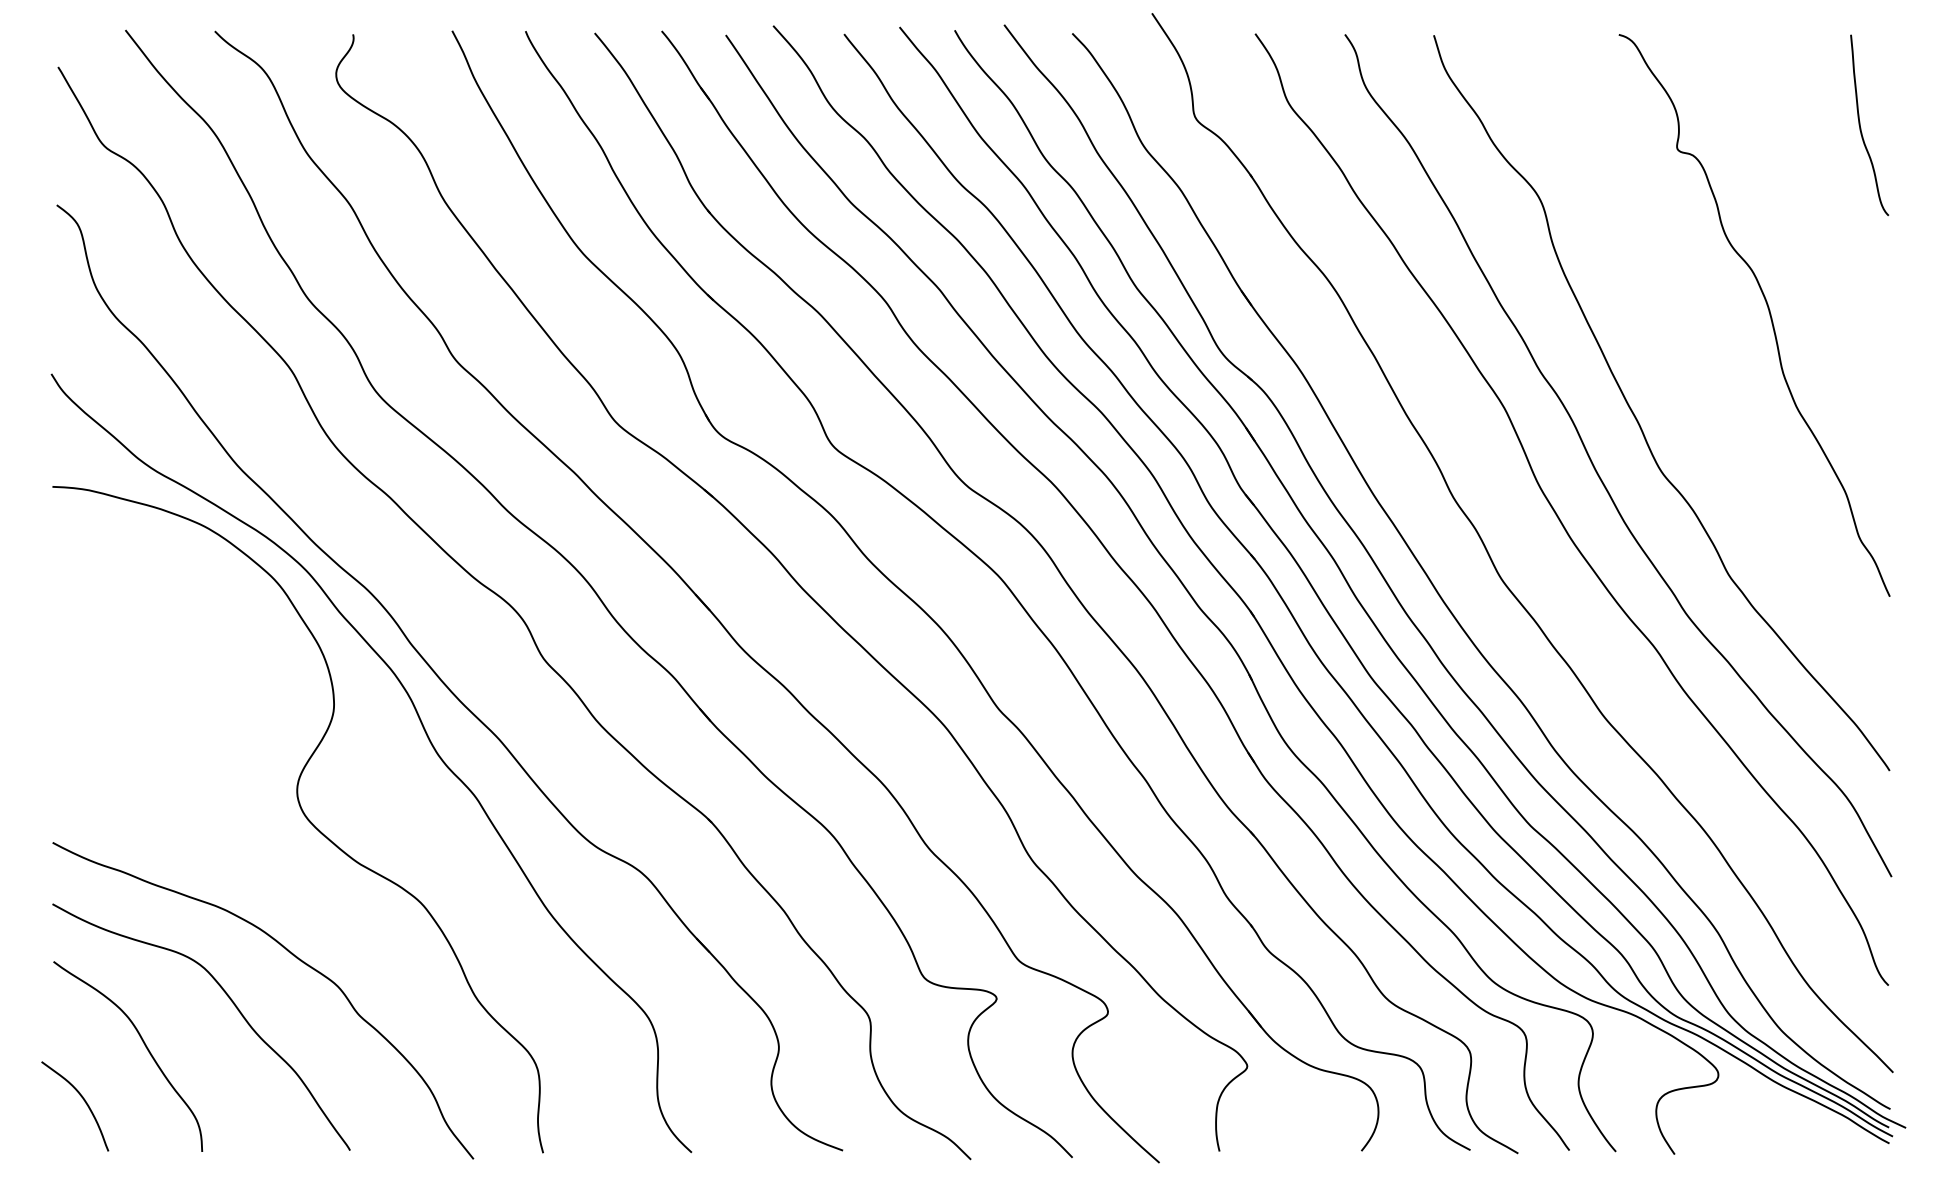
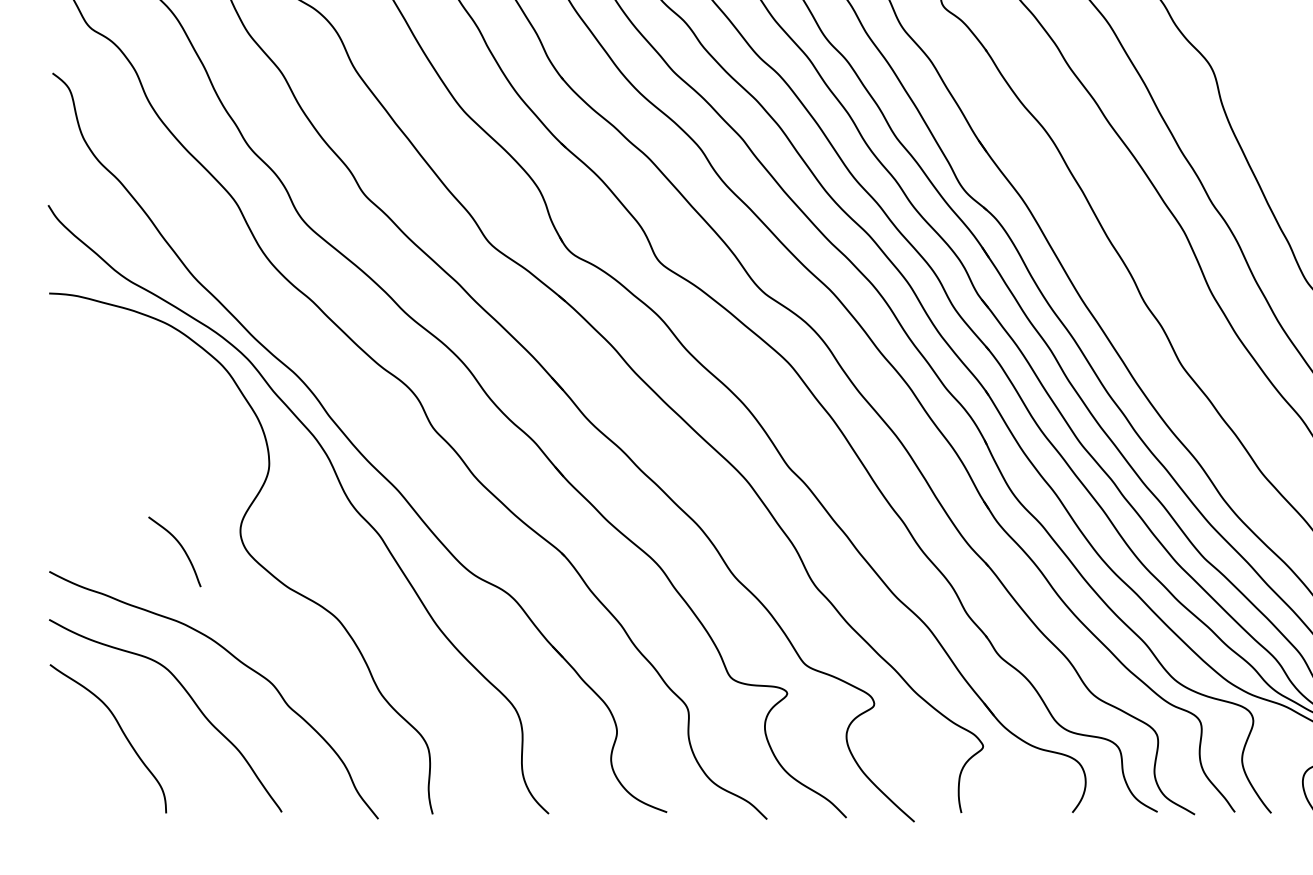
curve: (83, 1100) -> (181, 547), moved

